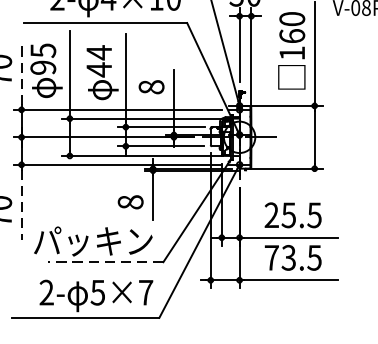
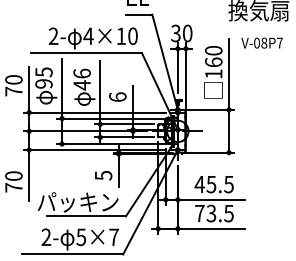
text: (98, 52) -> (81, 73), 44 -> 46
line: (22, 73) -> (29, 87), dashed -> solid
text: (151, 86) -> (117, 96), 8 -> 6
text: (130, 202) -> (103, 175), 8 -> 5
line: (22, 205) -> (29, 177), dashed -> solid
text: (271, 215) -> (199, 184), 25.5 -> 45.5
line: (105, 262) -> (86, 216), dashed -> solid

